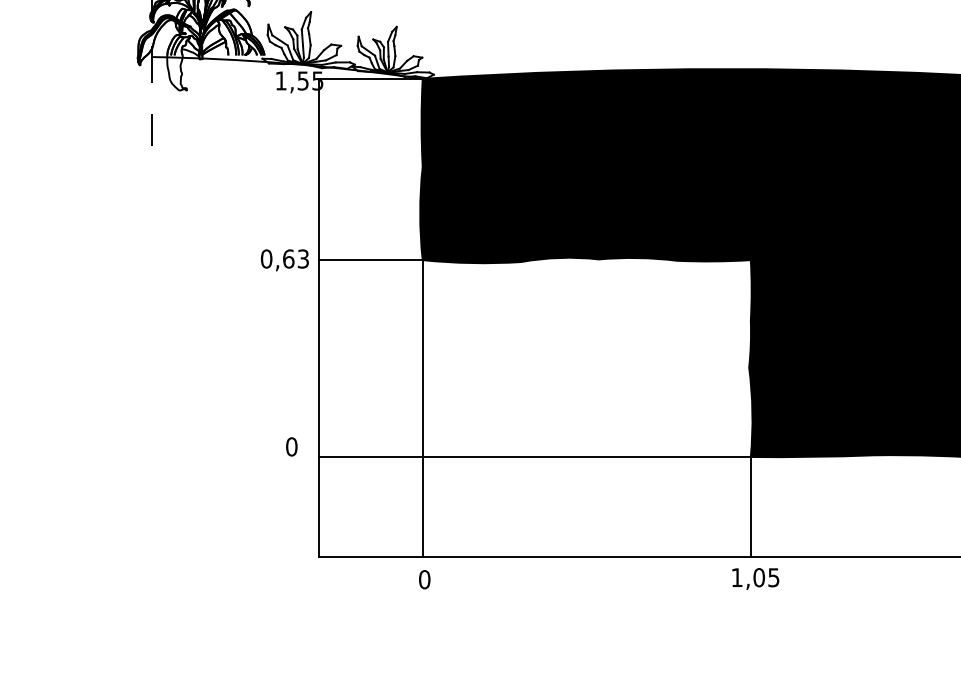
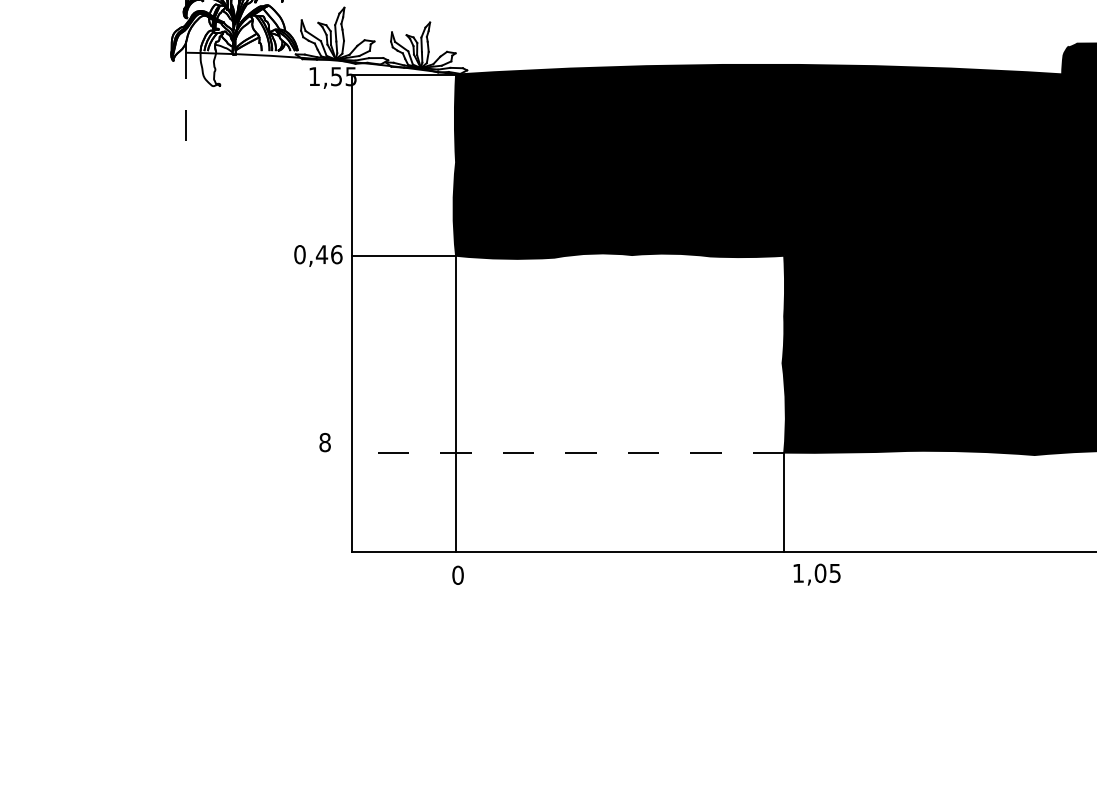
text: (295, 258) -> (328, 254), 0,63 -> 0,46
text: (291, 446) -> (324, 442), 0 -> 8
line: (534, 456) -> (567, 452), solid -> dashed
text: (755, 578) -> (816, 574), moved

